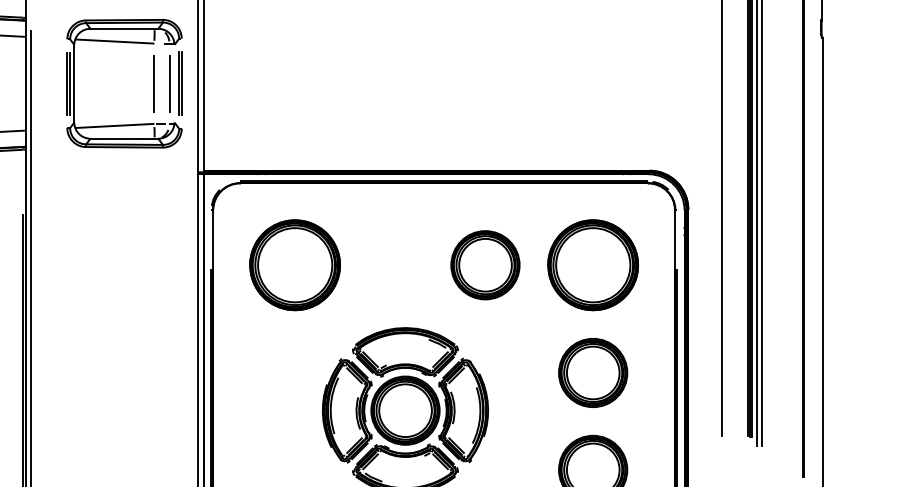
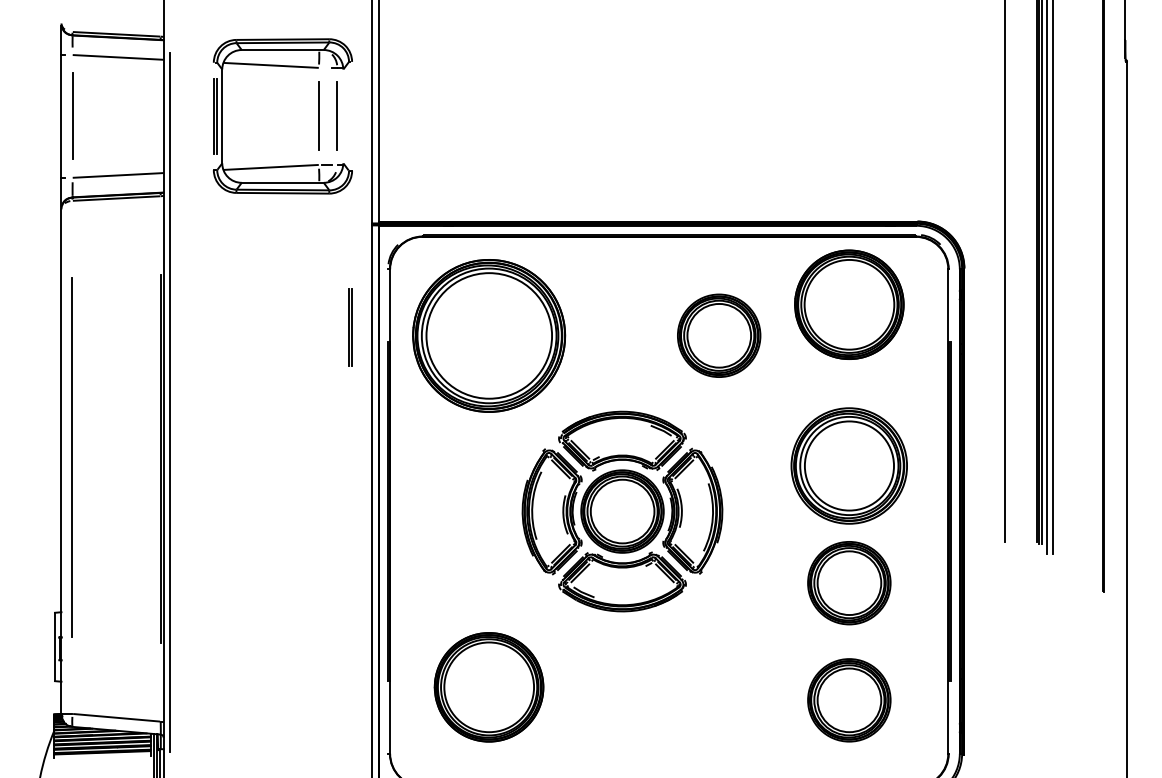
line: (179, 83) -> (349, 327), moved
part: (294, 265) -> (488, 335), size x1.4
part: (593, 265) -> (849, 304), moved
part: (593, 372) -> (849, 465), size x1.4

